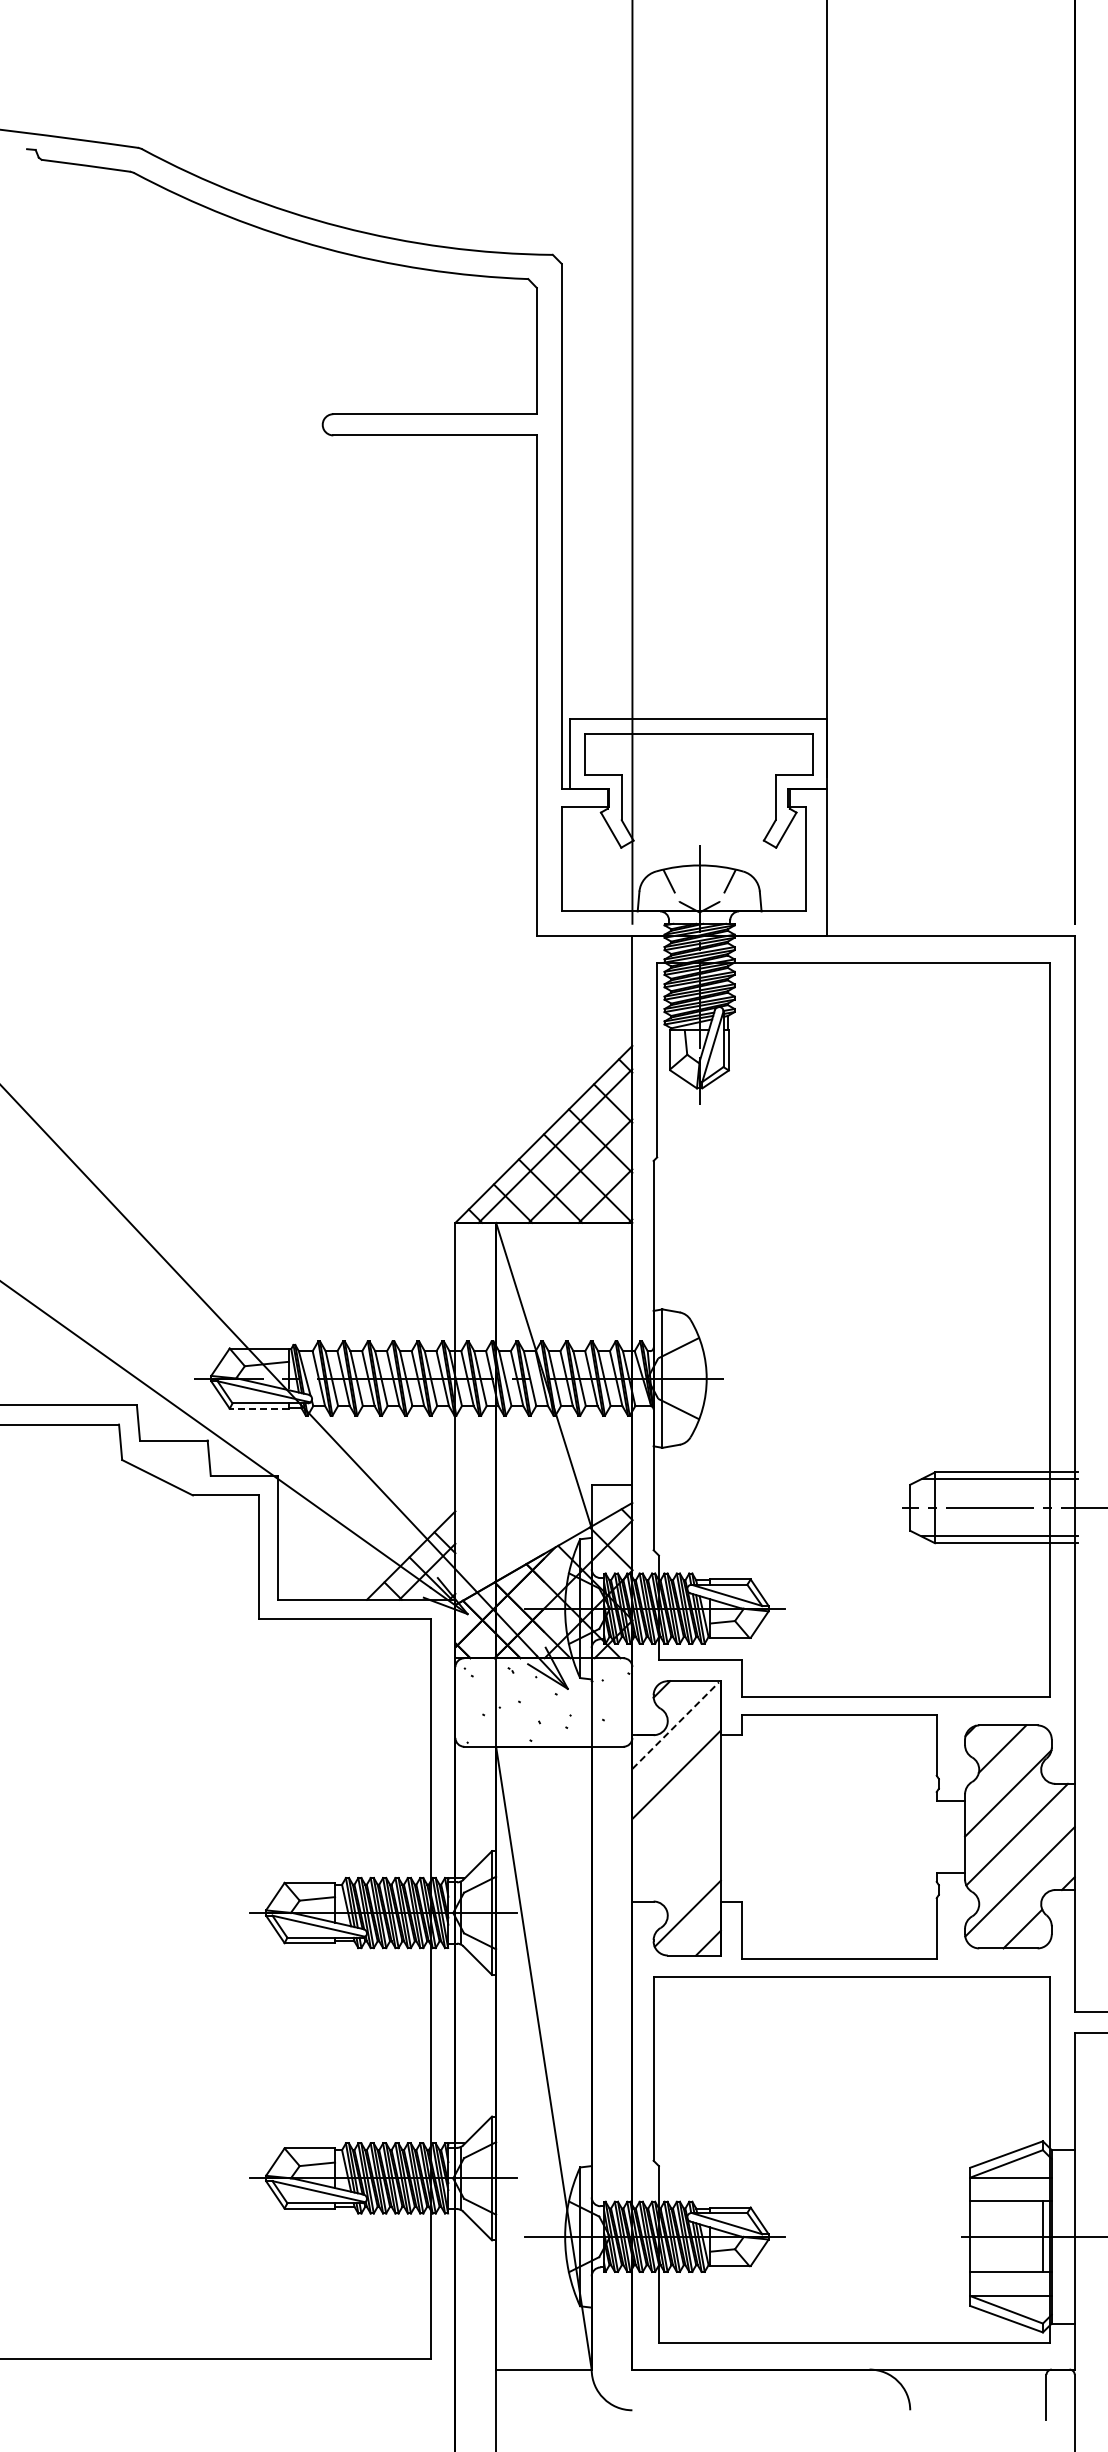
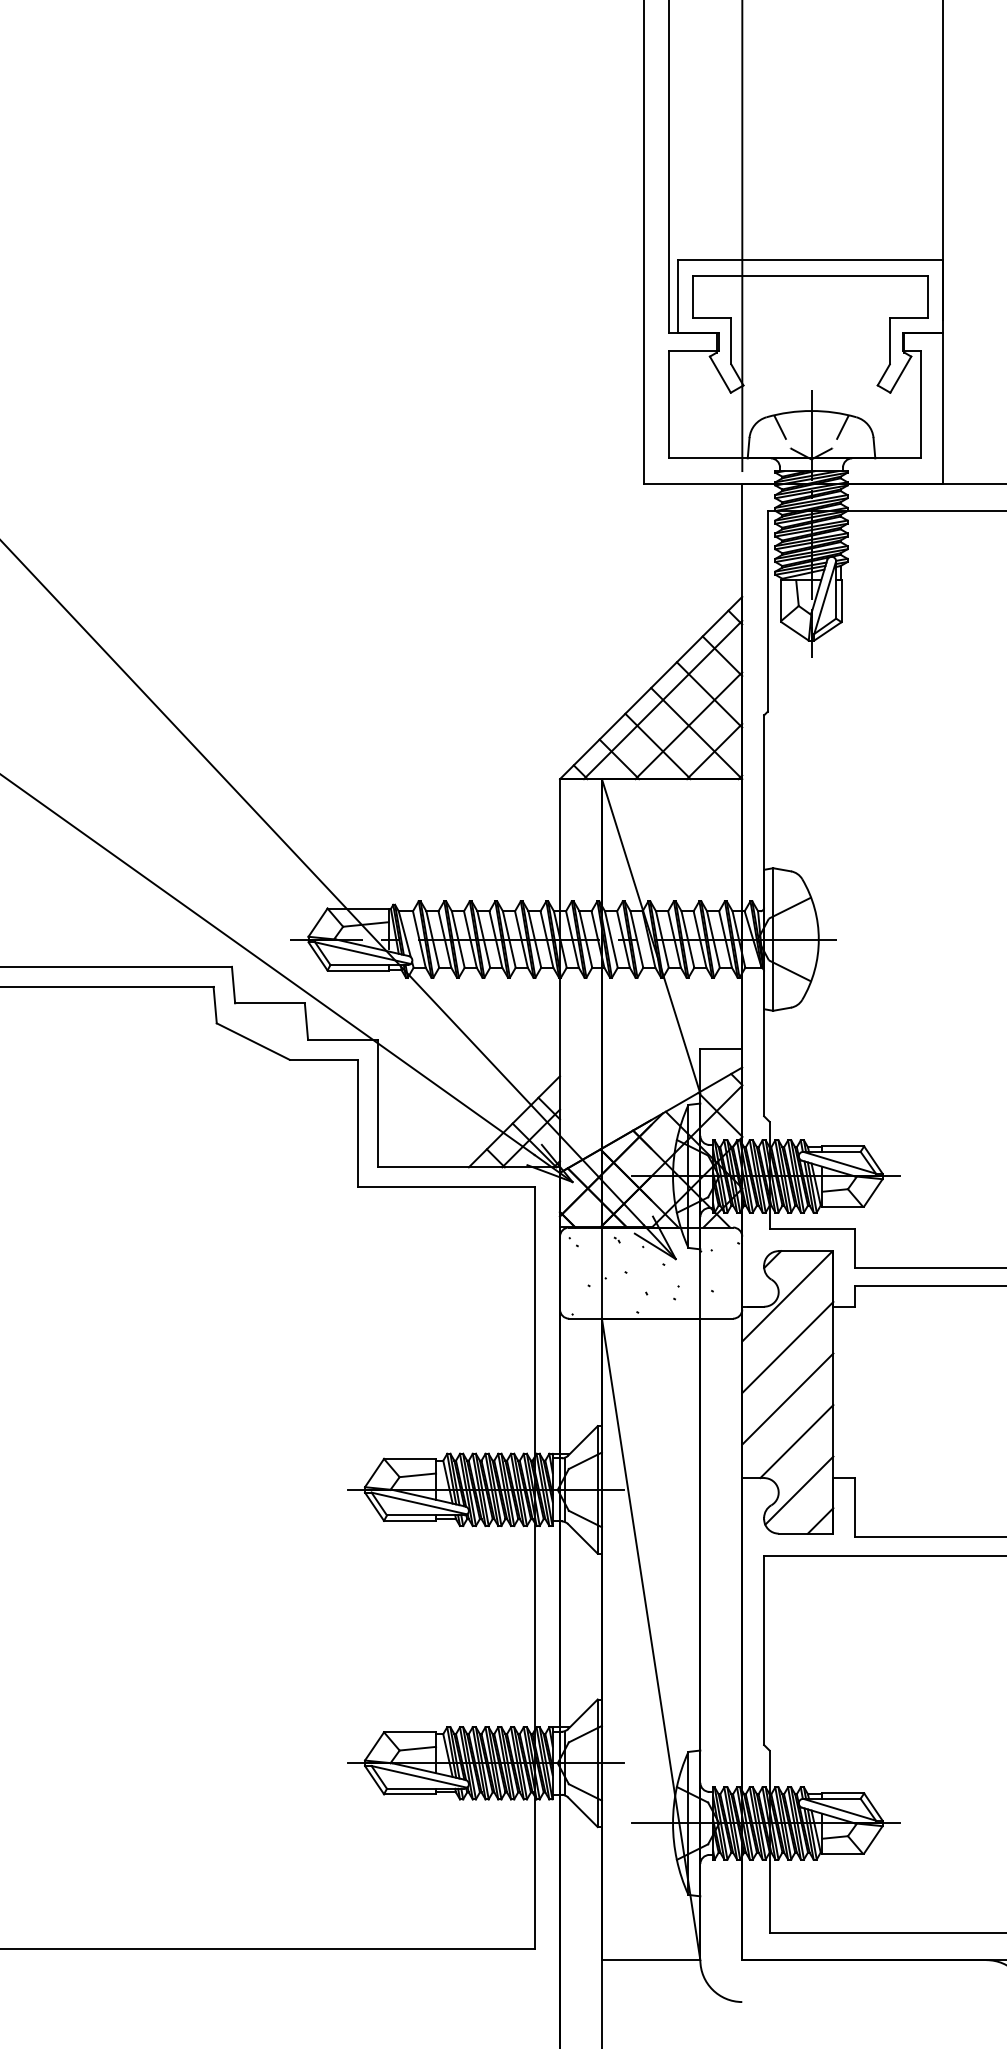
line: (259, 1408) -> (358, 970), dashed -> solid
line: (676, 1725) -> (787, 1296), dashed -> solid
line: (676, 1824) -> (787, 1398), added
line: (684, 1865) -> (795, 1440), added

